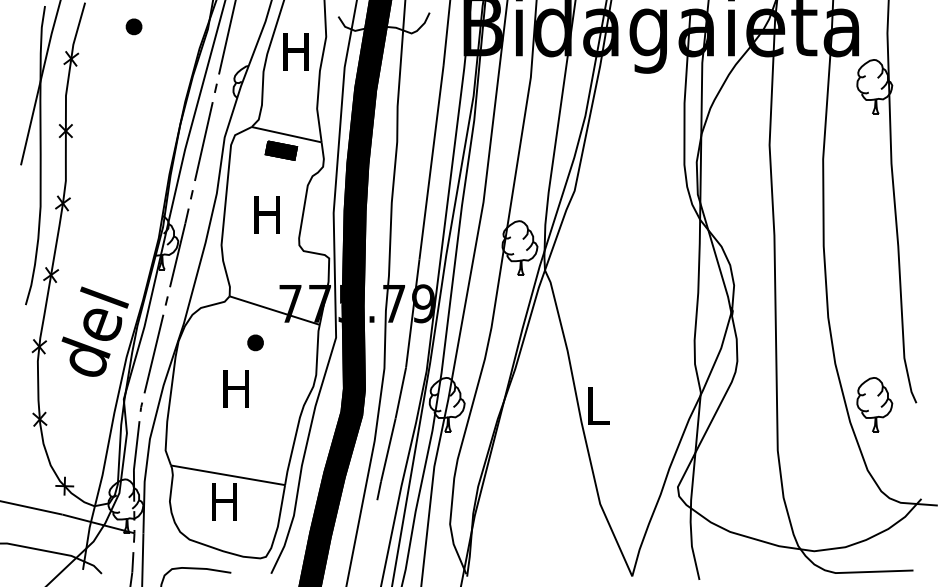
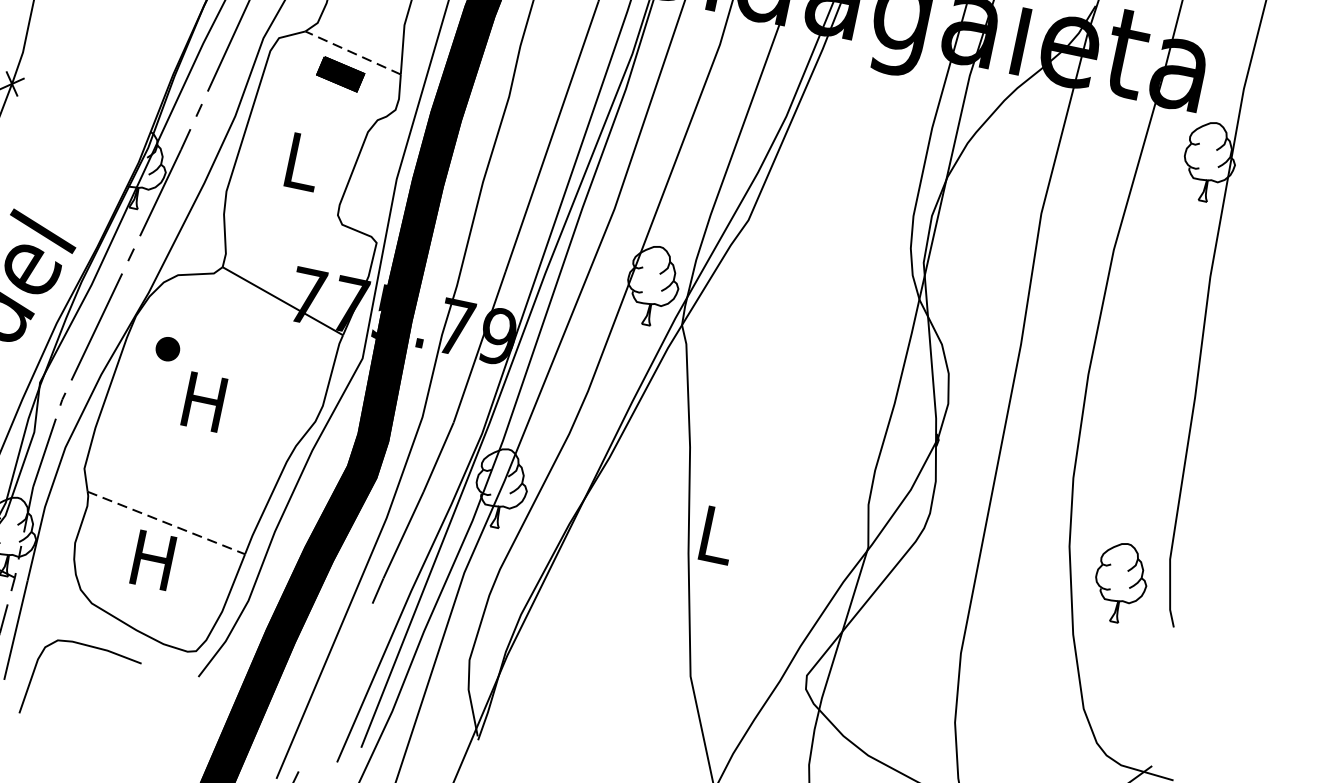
line: (286, 134) -> (352, 52), solid -> dashed
text: (266, 214) -> (300, 161), H -> L
part: (255, 342) -> (167, 348), moved
part: (874, 404) -> (1120, 582), moved
line: (228, 475) -> (166, 523), solid -> dashed

